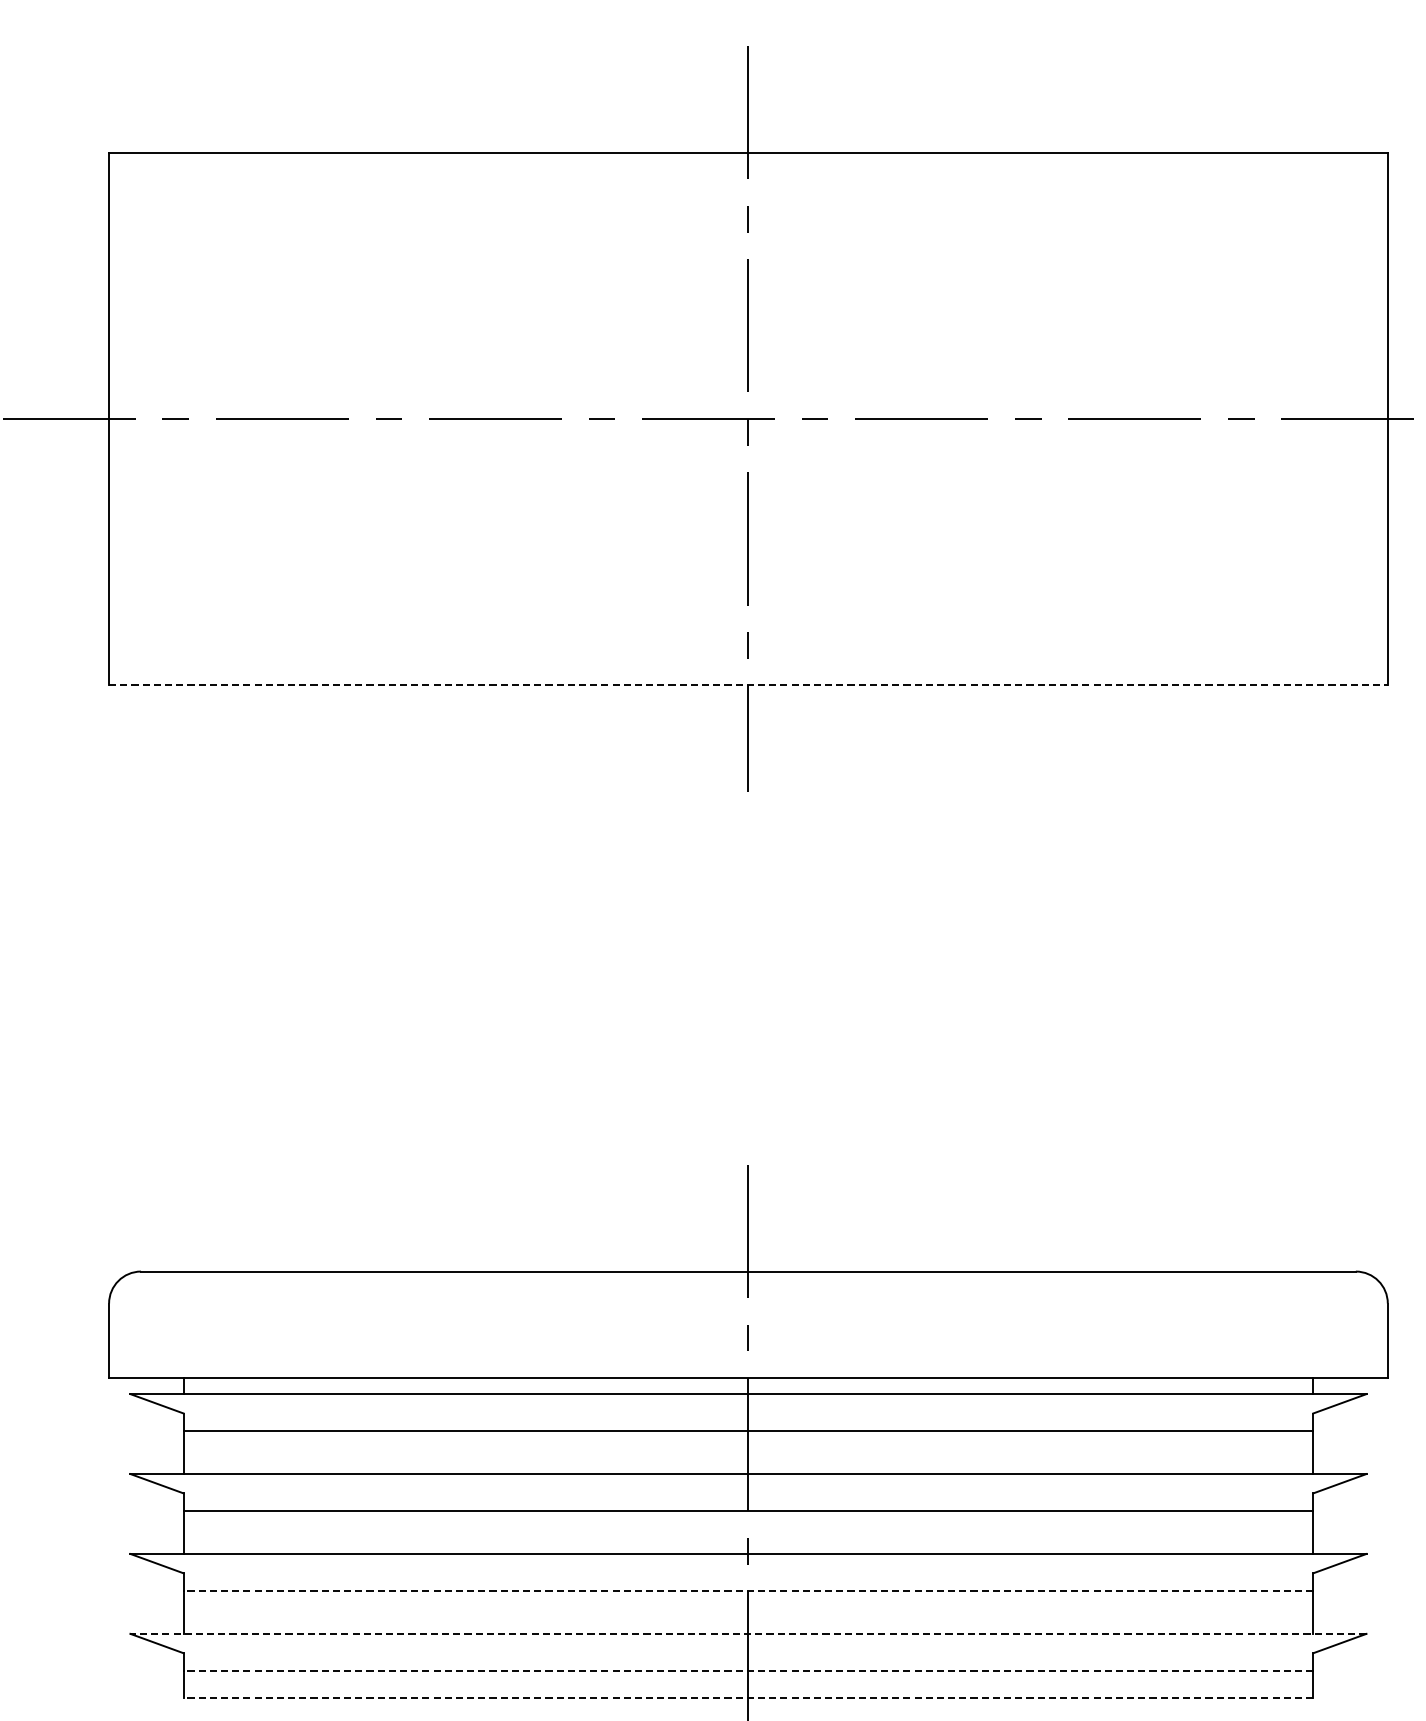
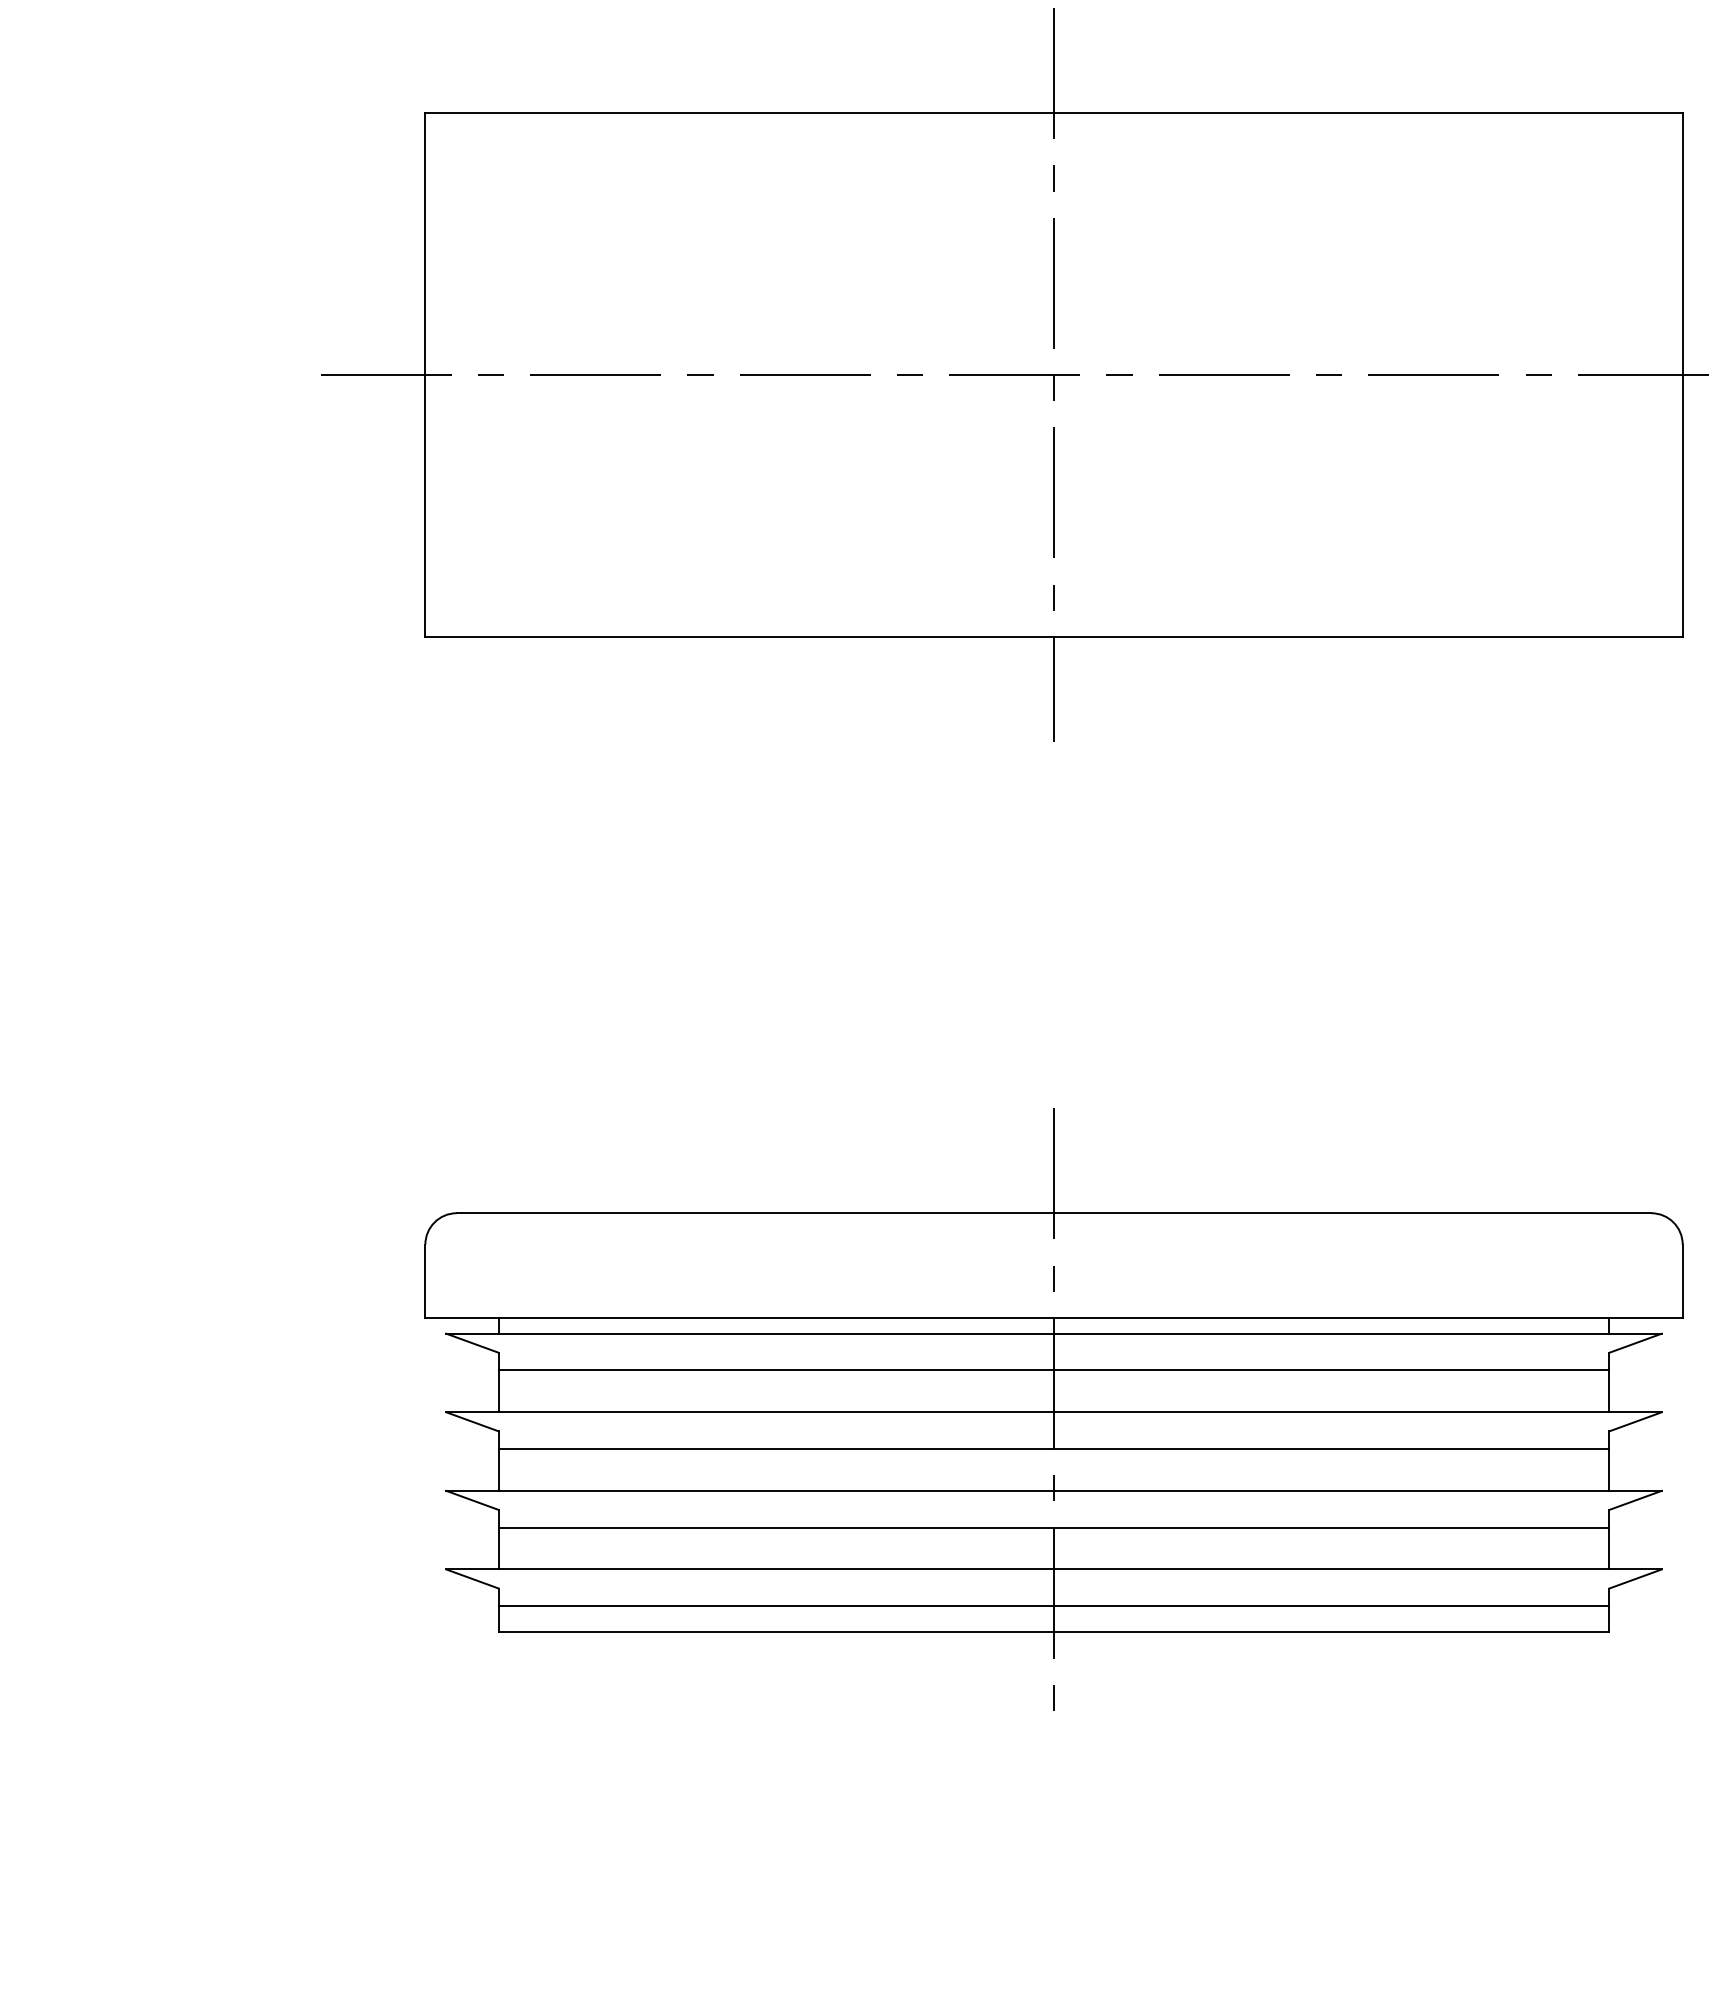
line: (748, 685) -> (1054, 636), dashed -> solid
line: (747, 1591) -> (1053, 1527), dashed -> solid
line: (748, 1633) -> (1054, 1569), dashed -> solid
line: (747, 1671) -> (1053, 1606), dashed -> solid
line: (747, 1697) -> (1053, 1632), dashed -> solid

